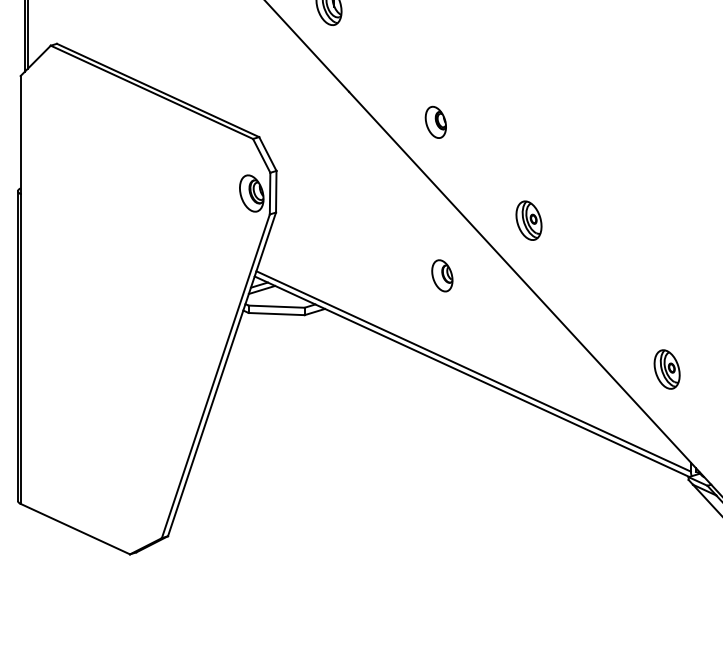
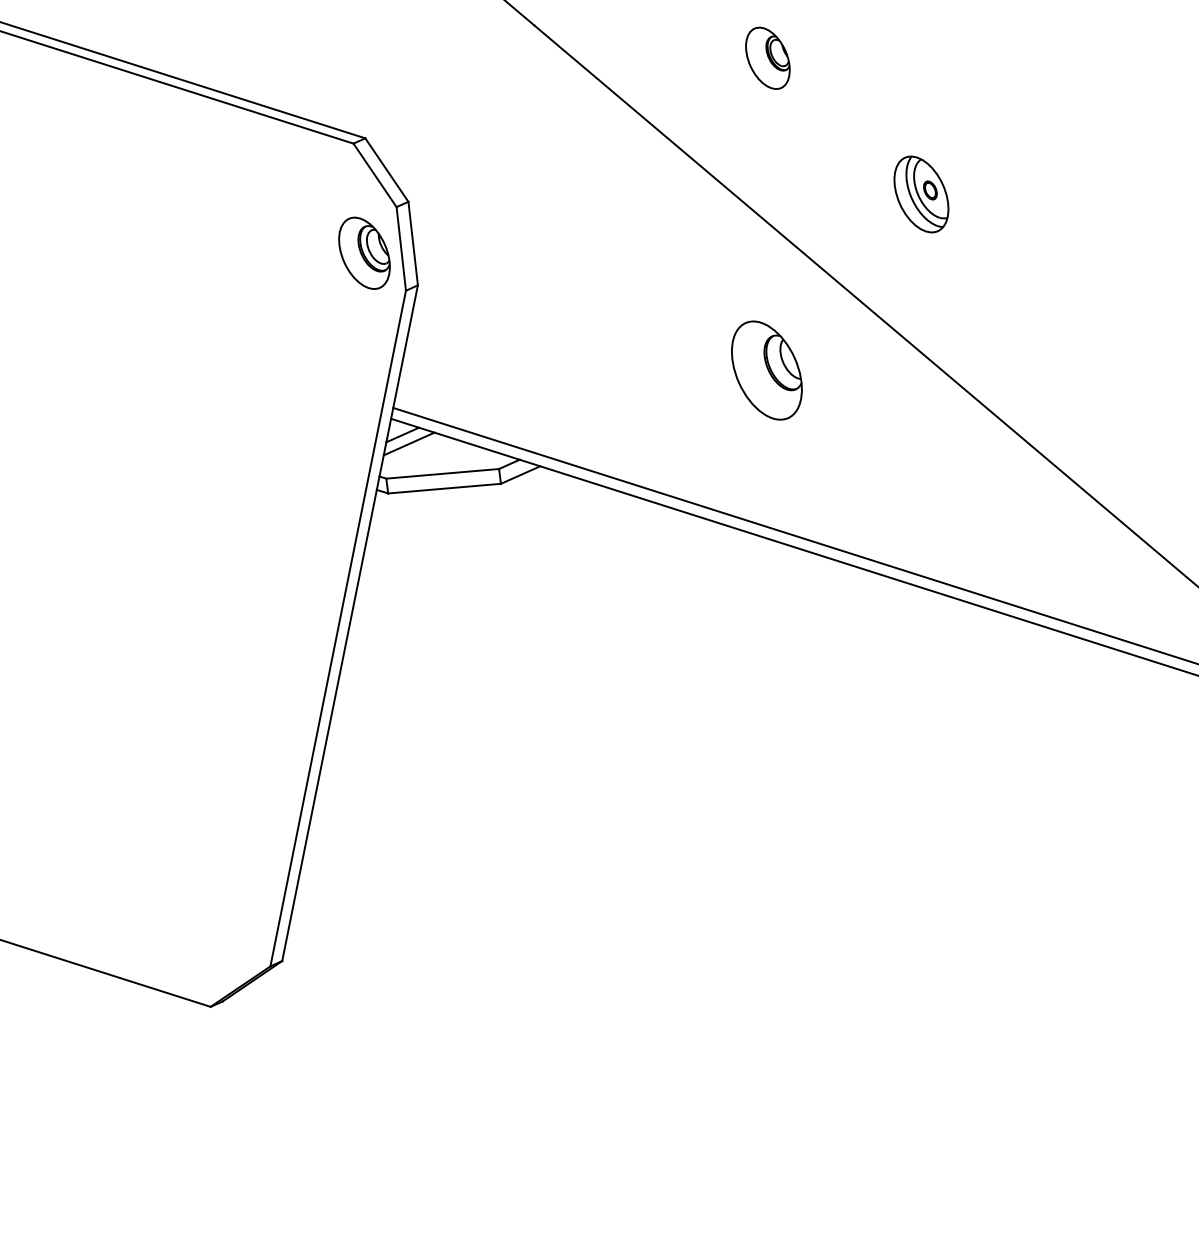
part: (435, 121) -> (766, 56), moved
part: (528, 220) -> (920, 194), moved
part: (442, 275) -> (767, 369), size x1.6

